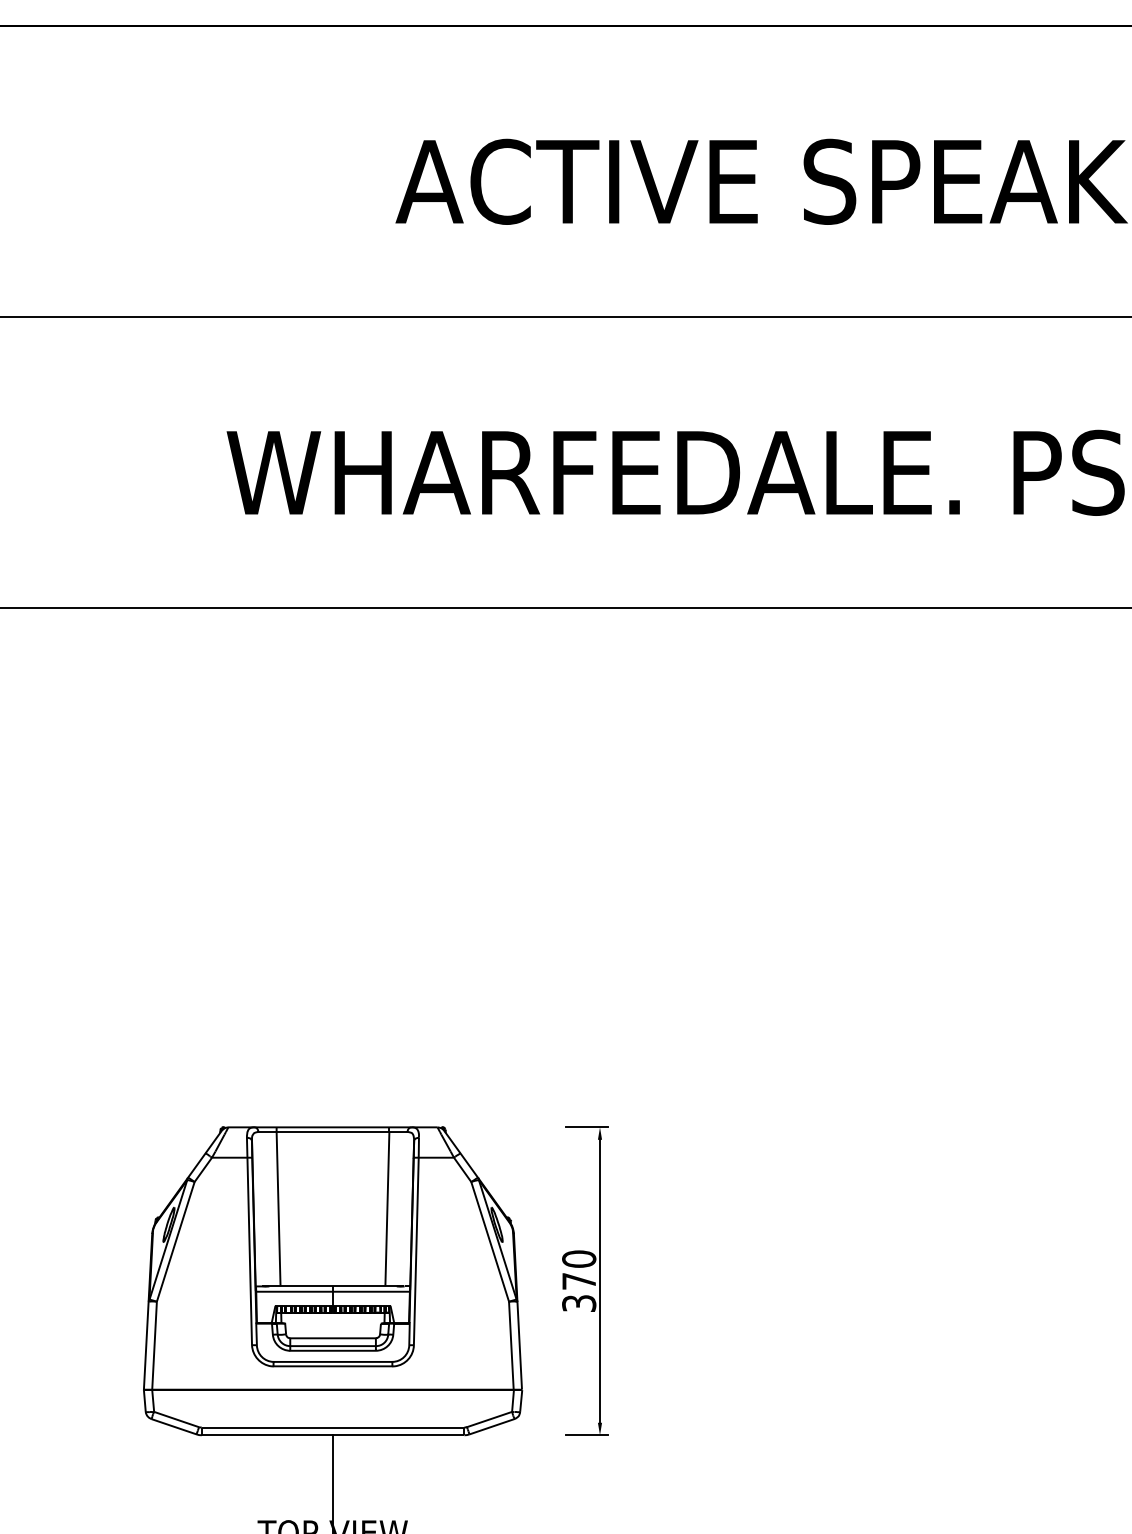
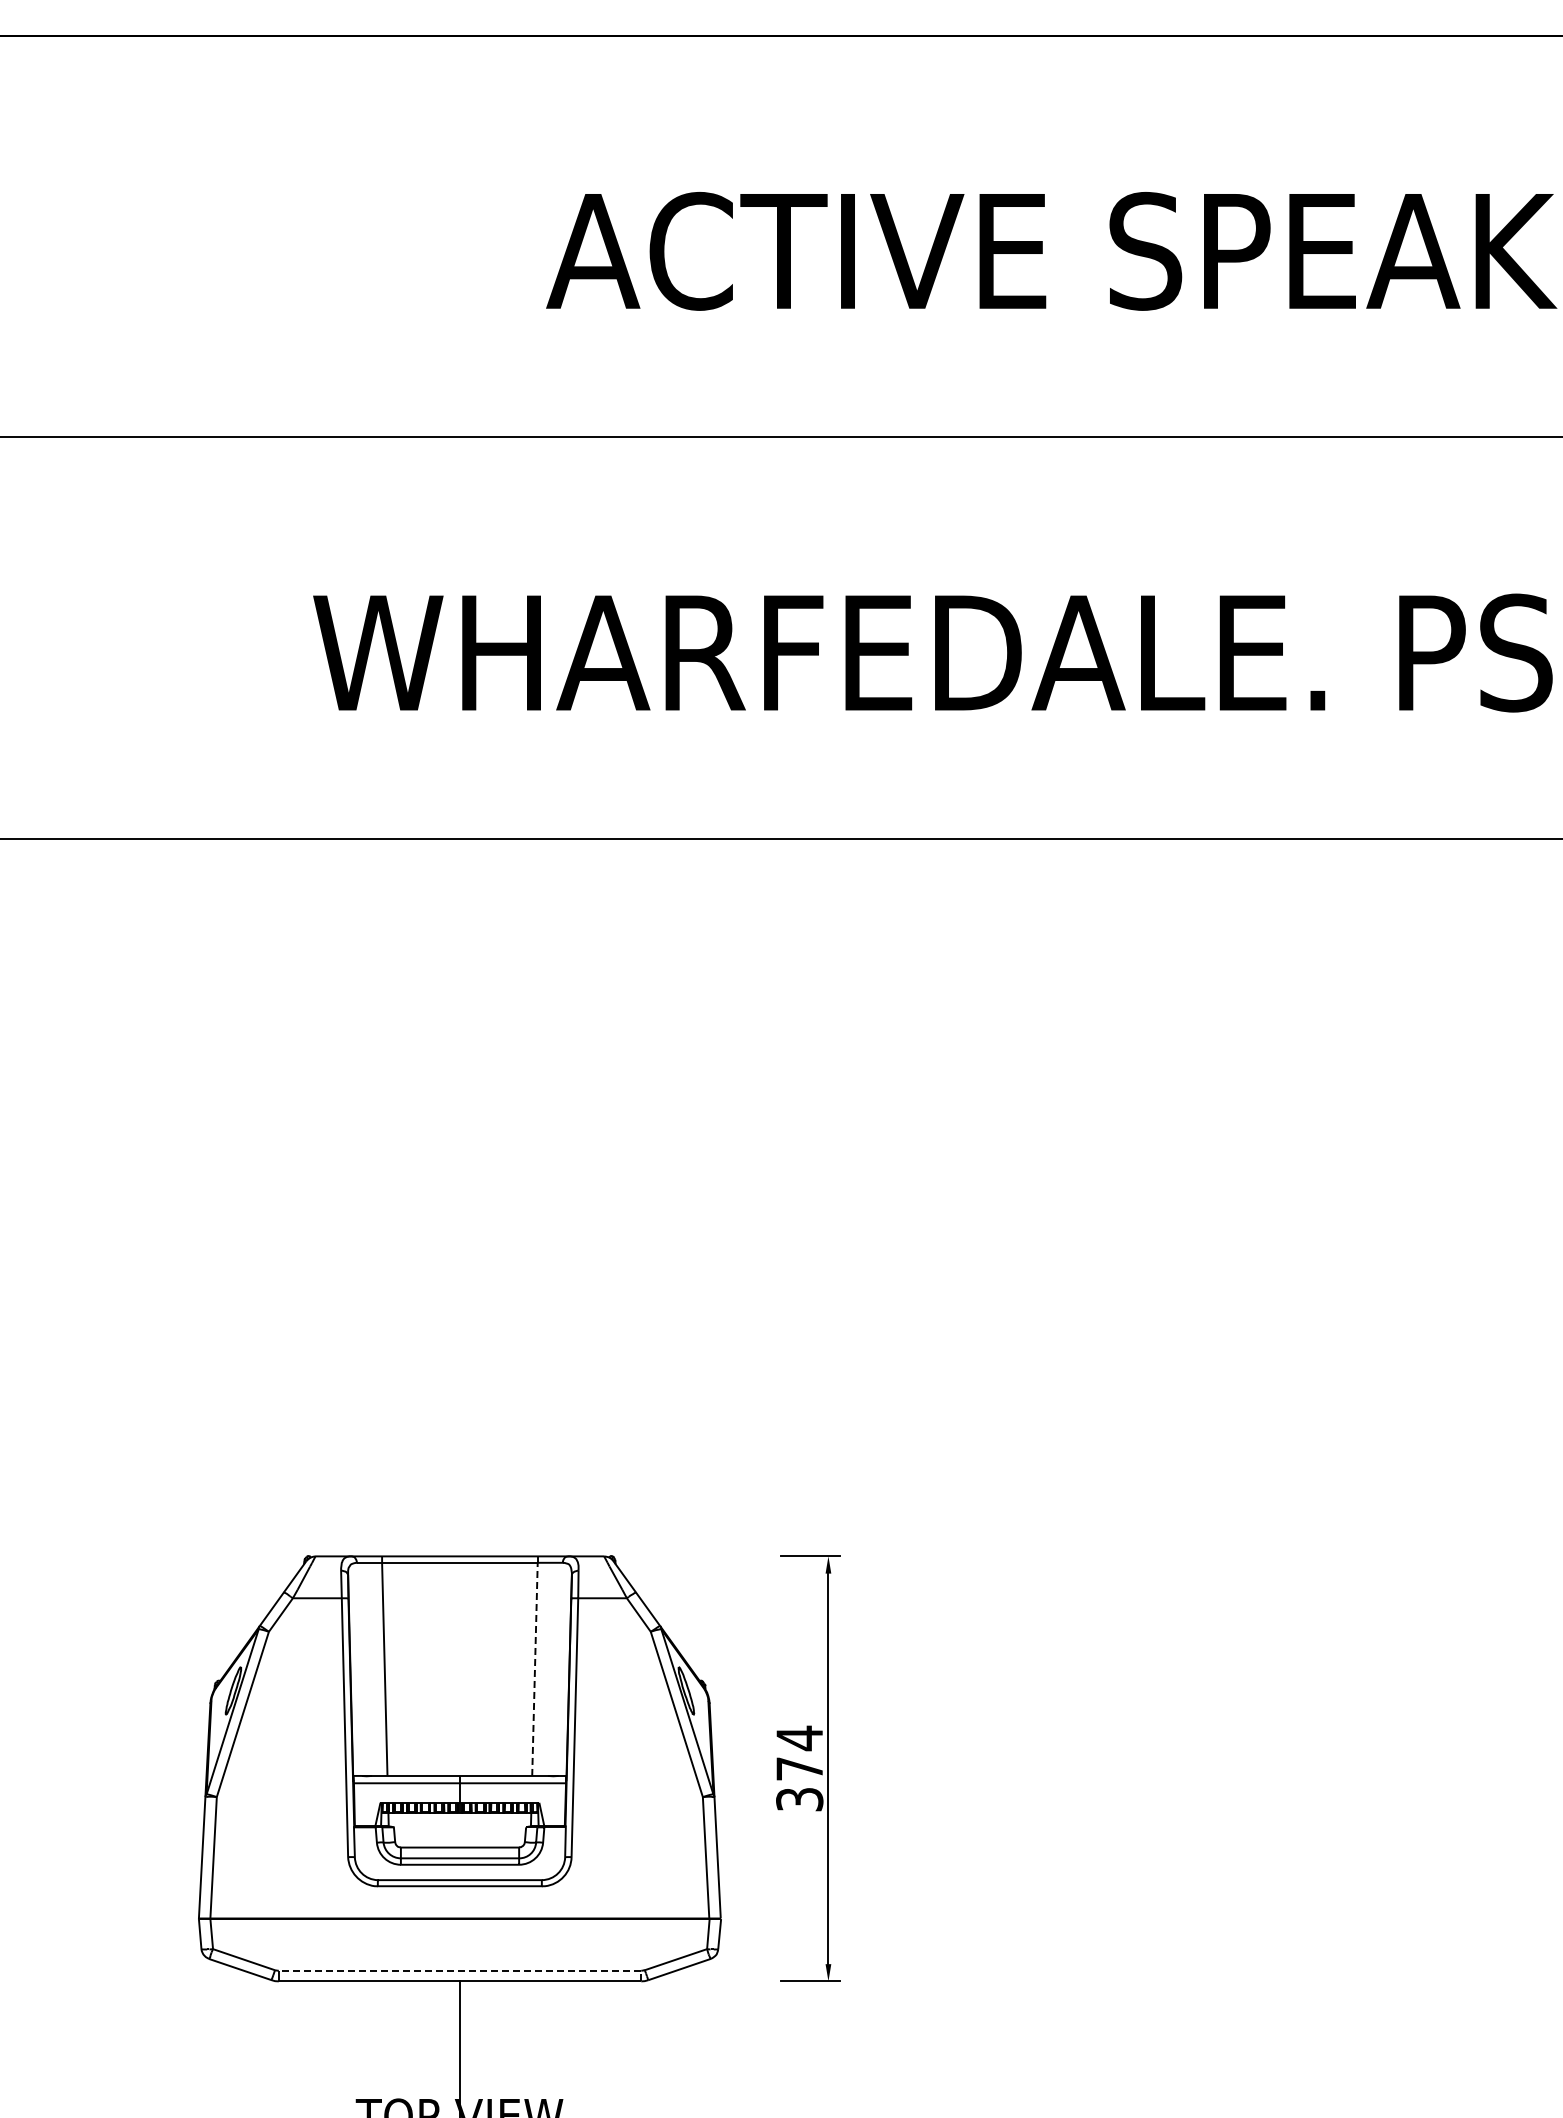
line: (387, 1209) -> (534, 1669), solid -> dashed
text: (579, 1259) -> (799, 1738), 370 -> 374
line: (337, 1427) -> (465, 1970), solid -> dashed

